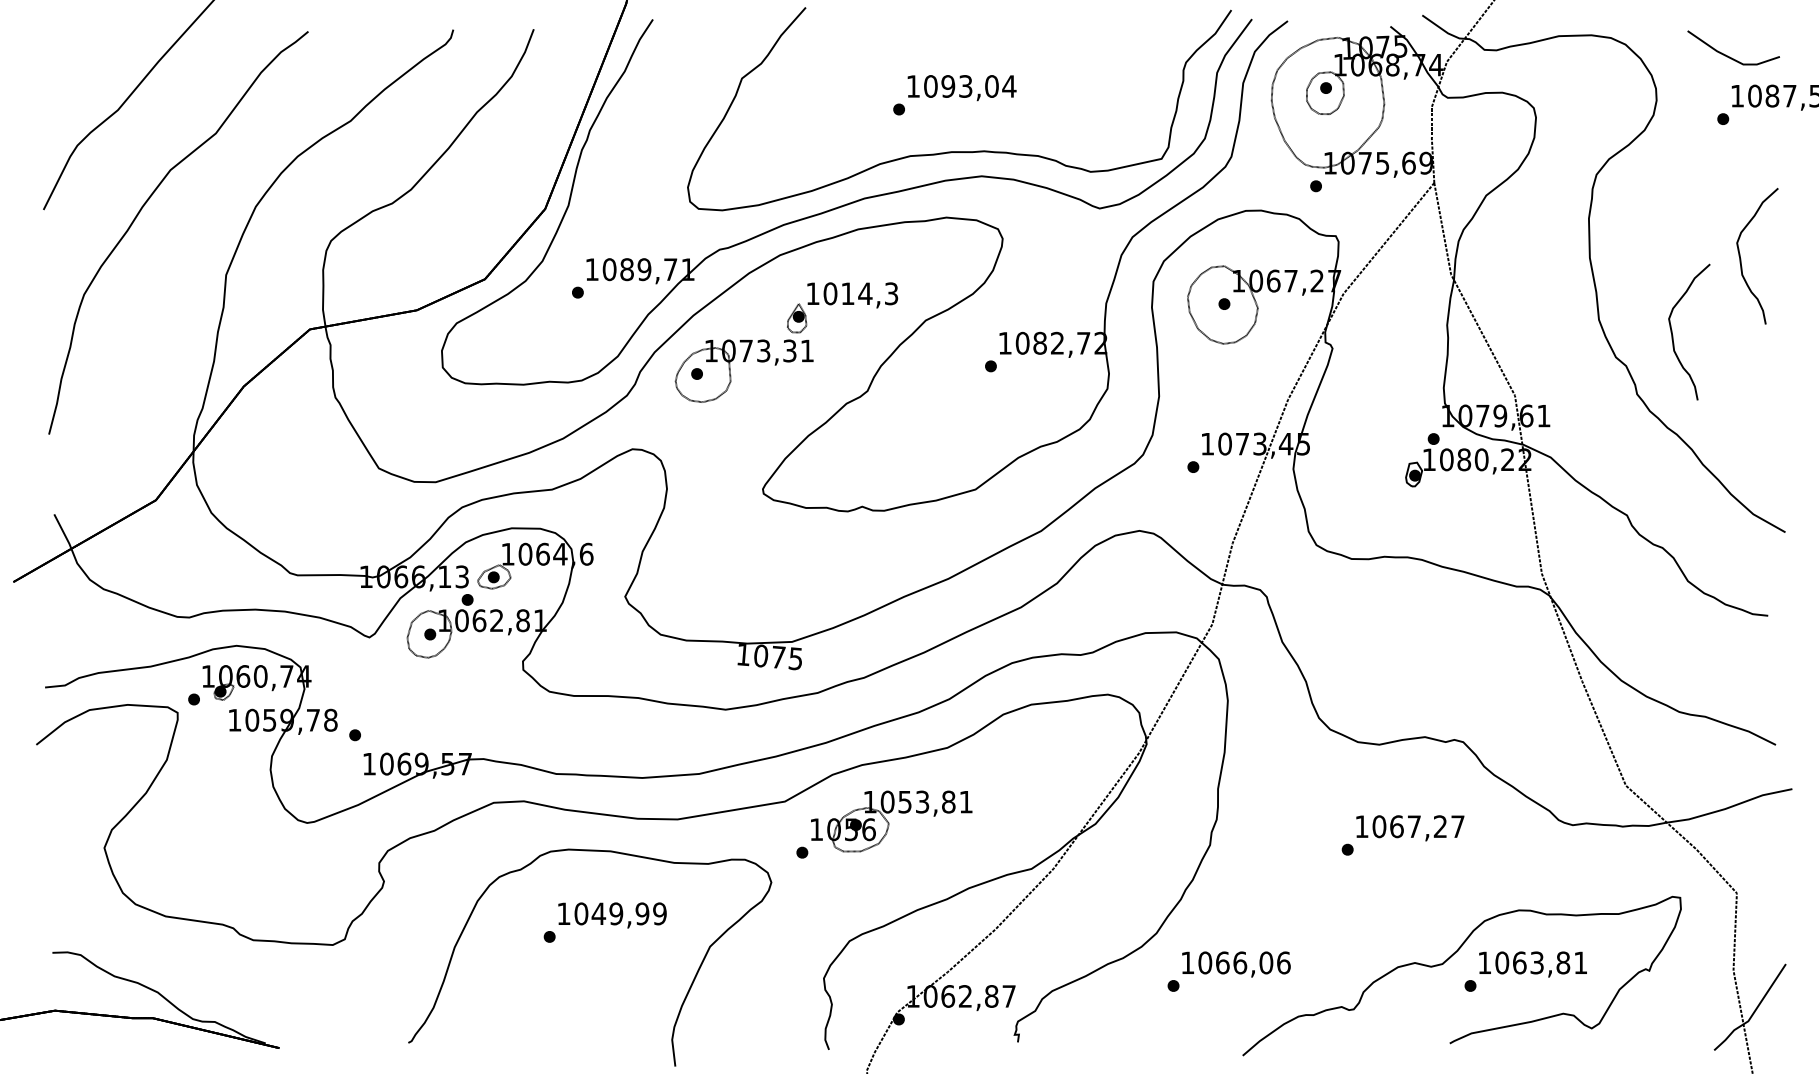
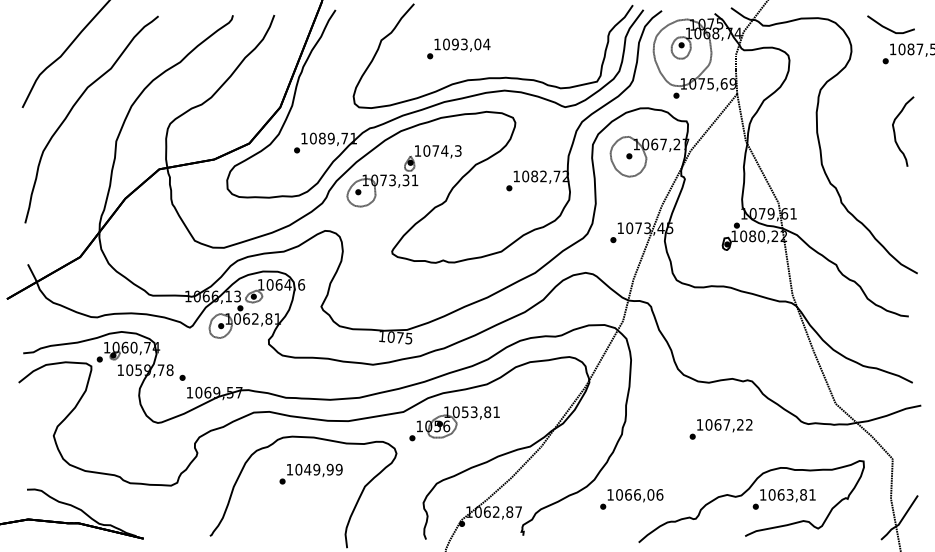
text: (954, 94) -> (458, 48), moved
text: (847, 292) -> (435, 150), 1014,3 -> 1074,3
curve: (1674, 331) -> (860, 170), removed
text: (1458, 825) -> (749, 424), 1067,27 -> 1067,22

